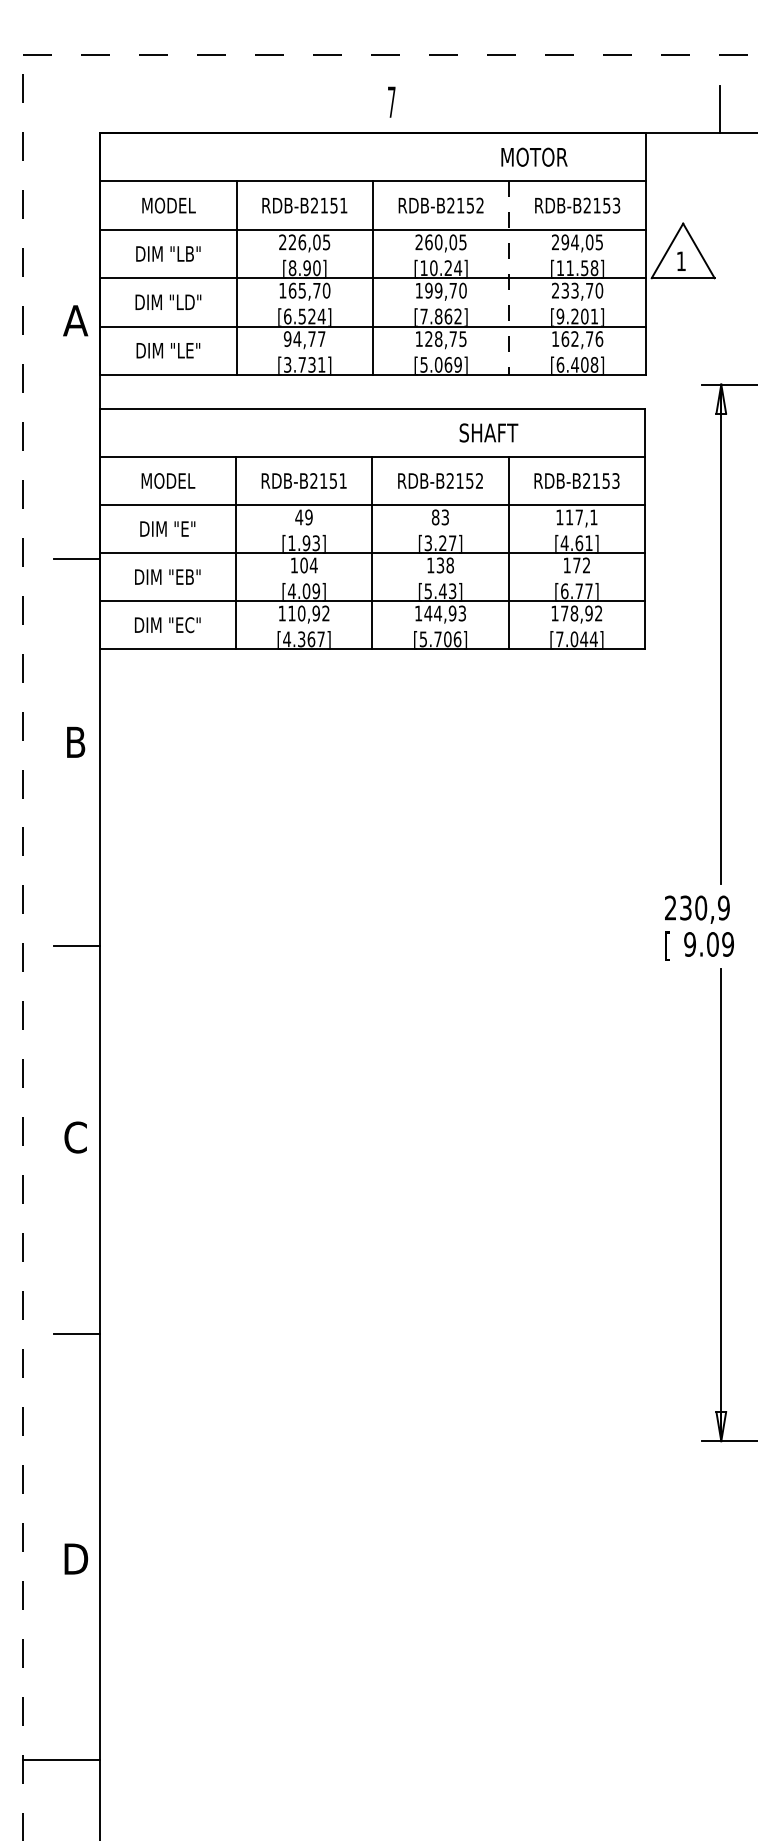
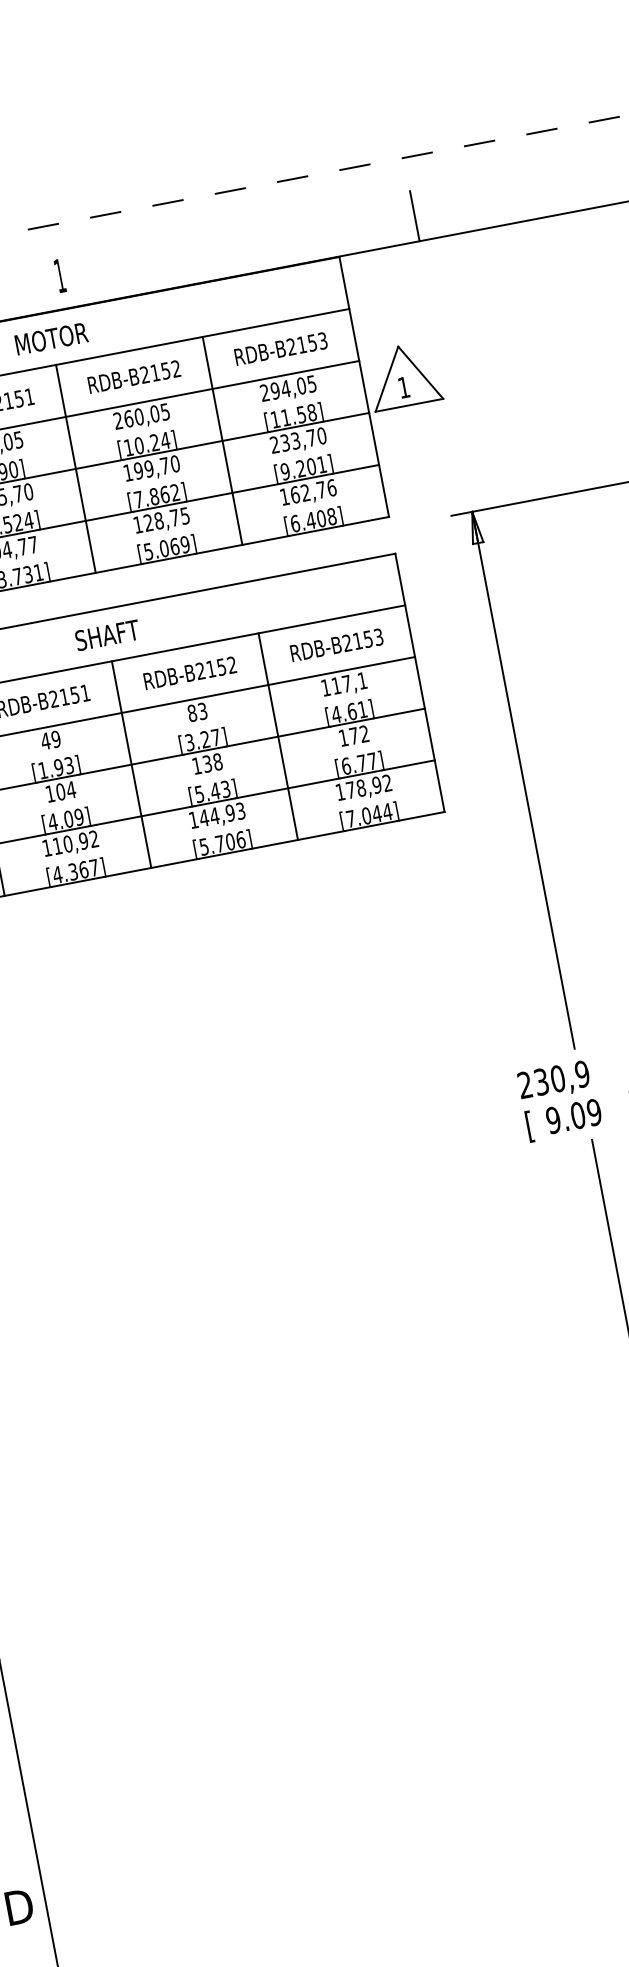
text: (391, 101) -> (59, 275), 7 -> 1
text: (534, 156) -> (51, 337), moved
line: (509, 278) -> (222, 441), dashed -> solid
text: (488, 432) -> (107, 634), moved

